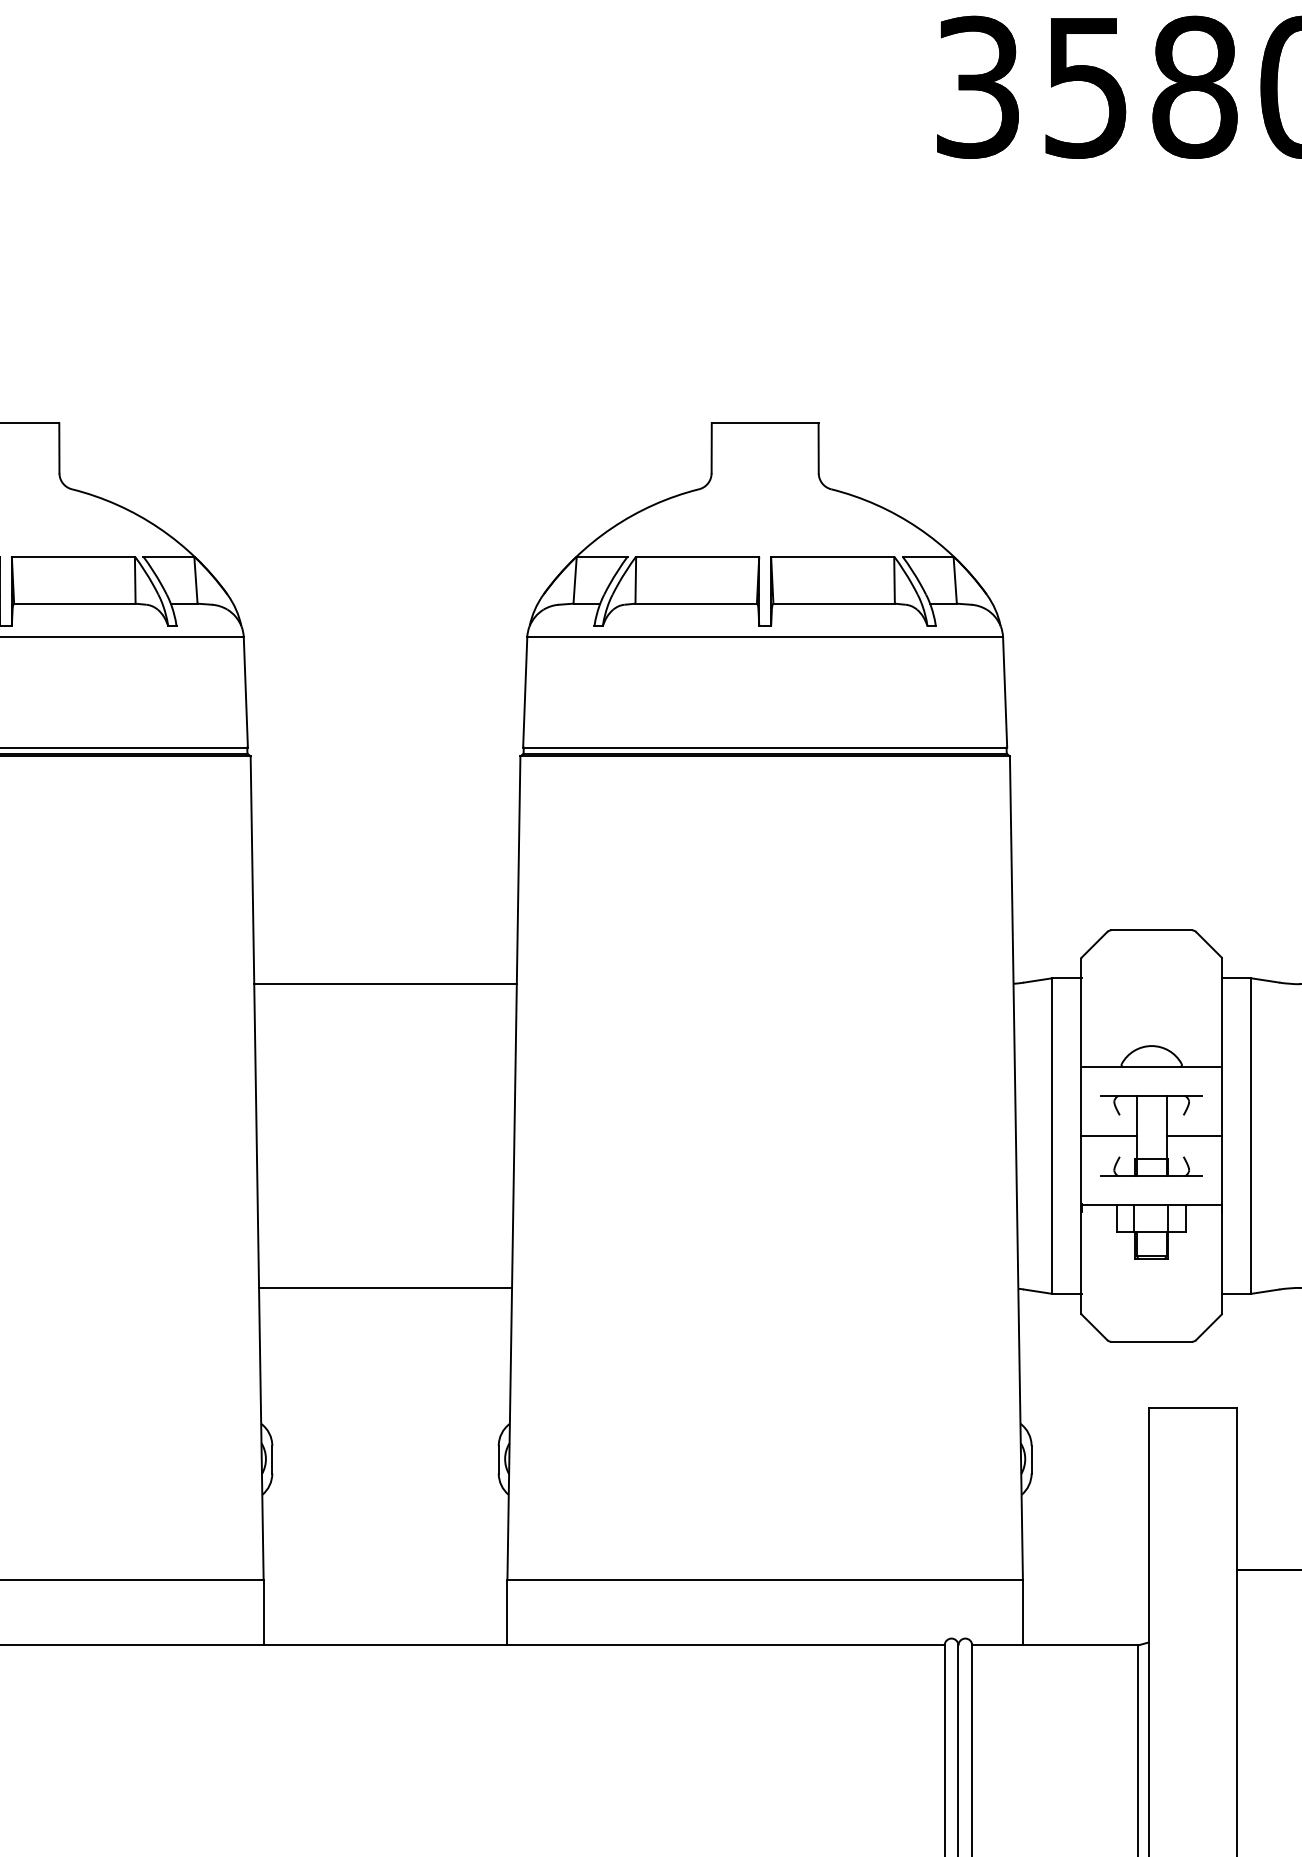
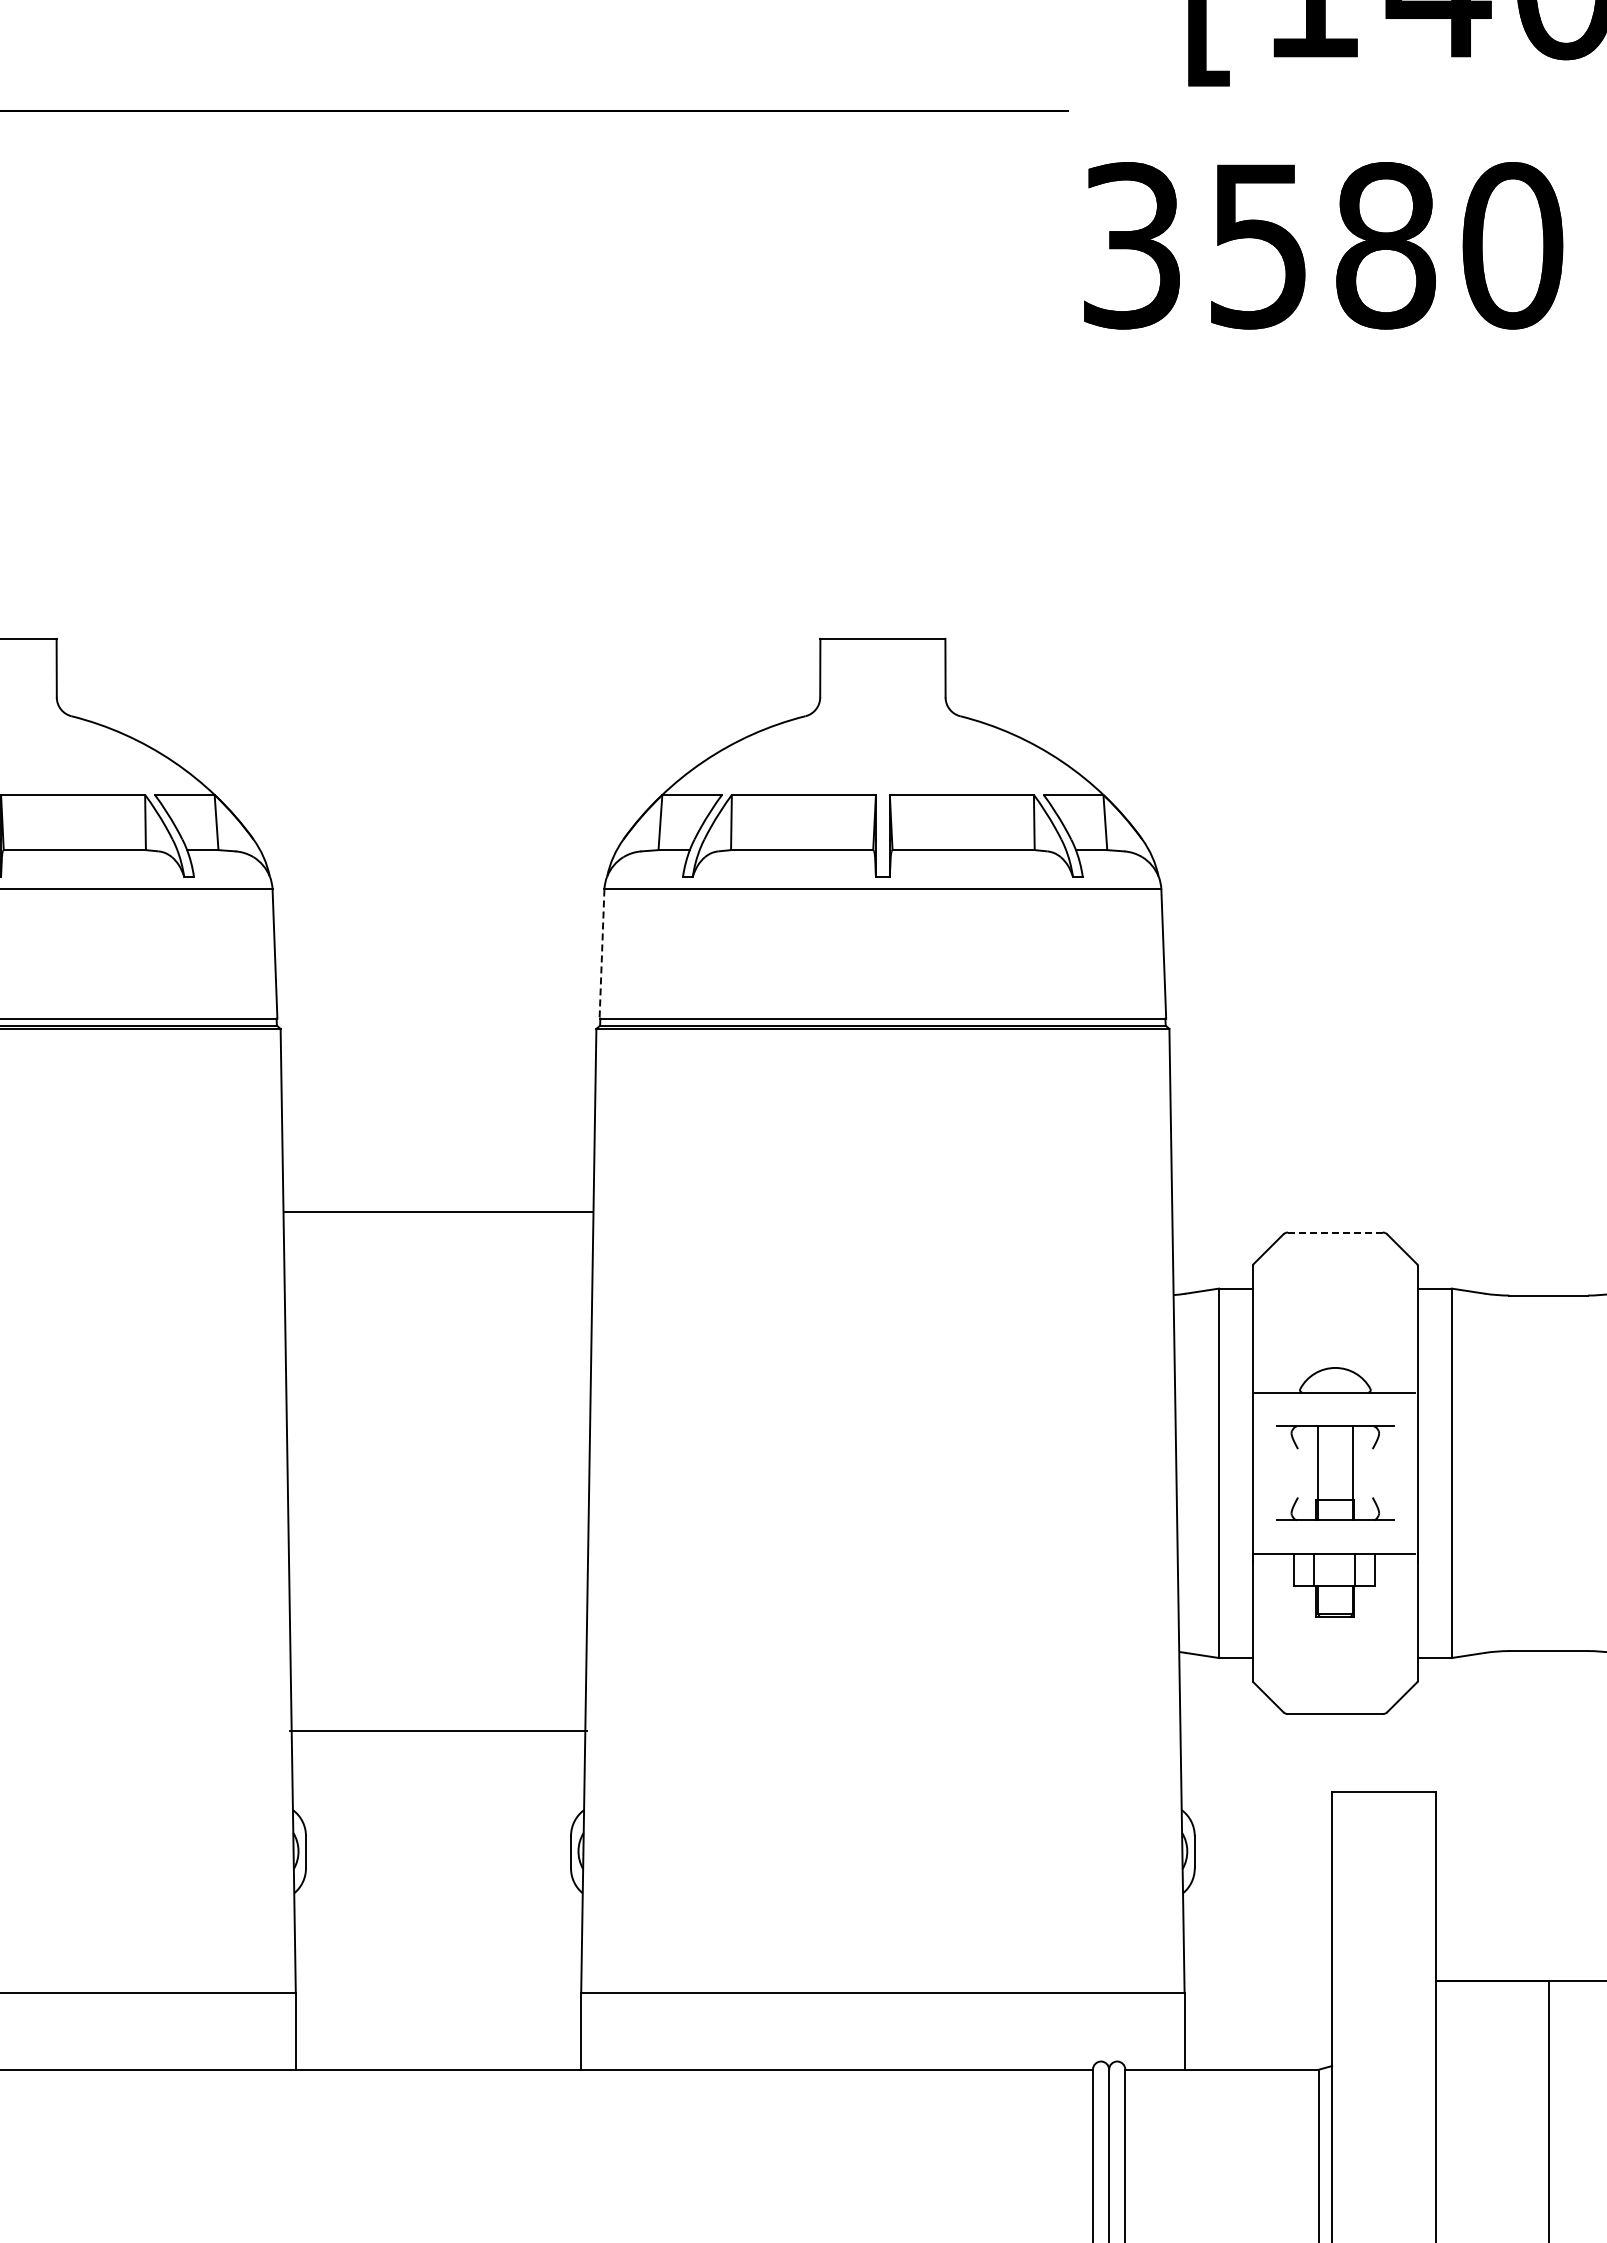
line: (525, 692) -> (602, 954), solid -> dashed
line: (1151, 930) -> (1335, 1232), solid -> dashed
line: (385, 984) -> (438, 1211), moved
line: (1108, 1136) -> (1284, 1473), removed
line: (1193, 1136) -> (1384, 1473), removed
line: (385, 1288) -> (438, 1731), moved

